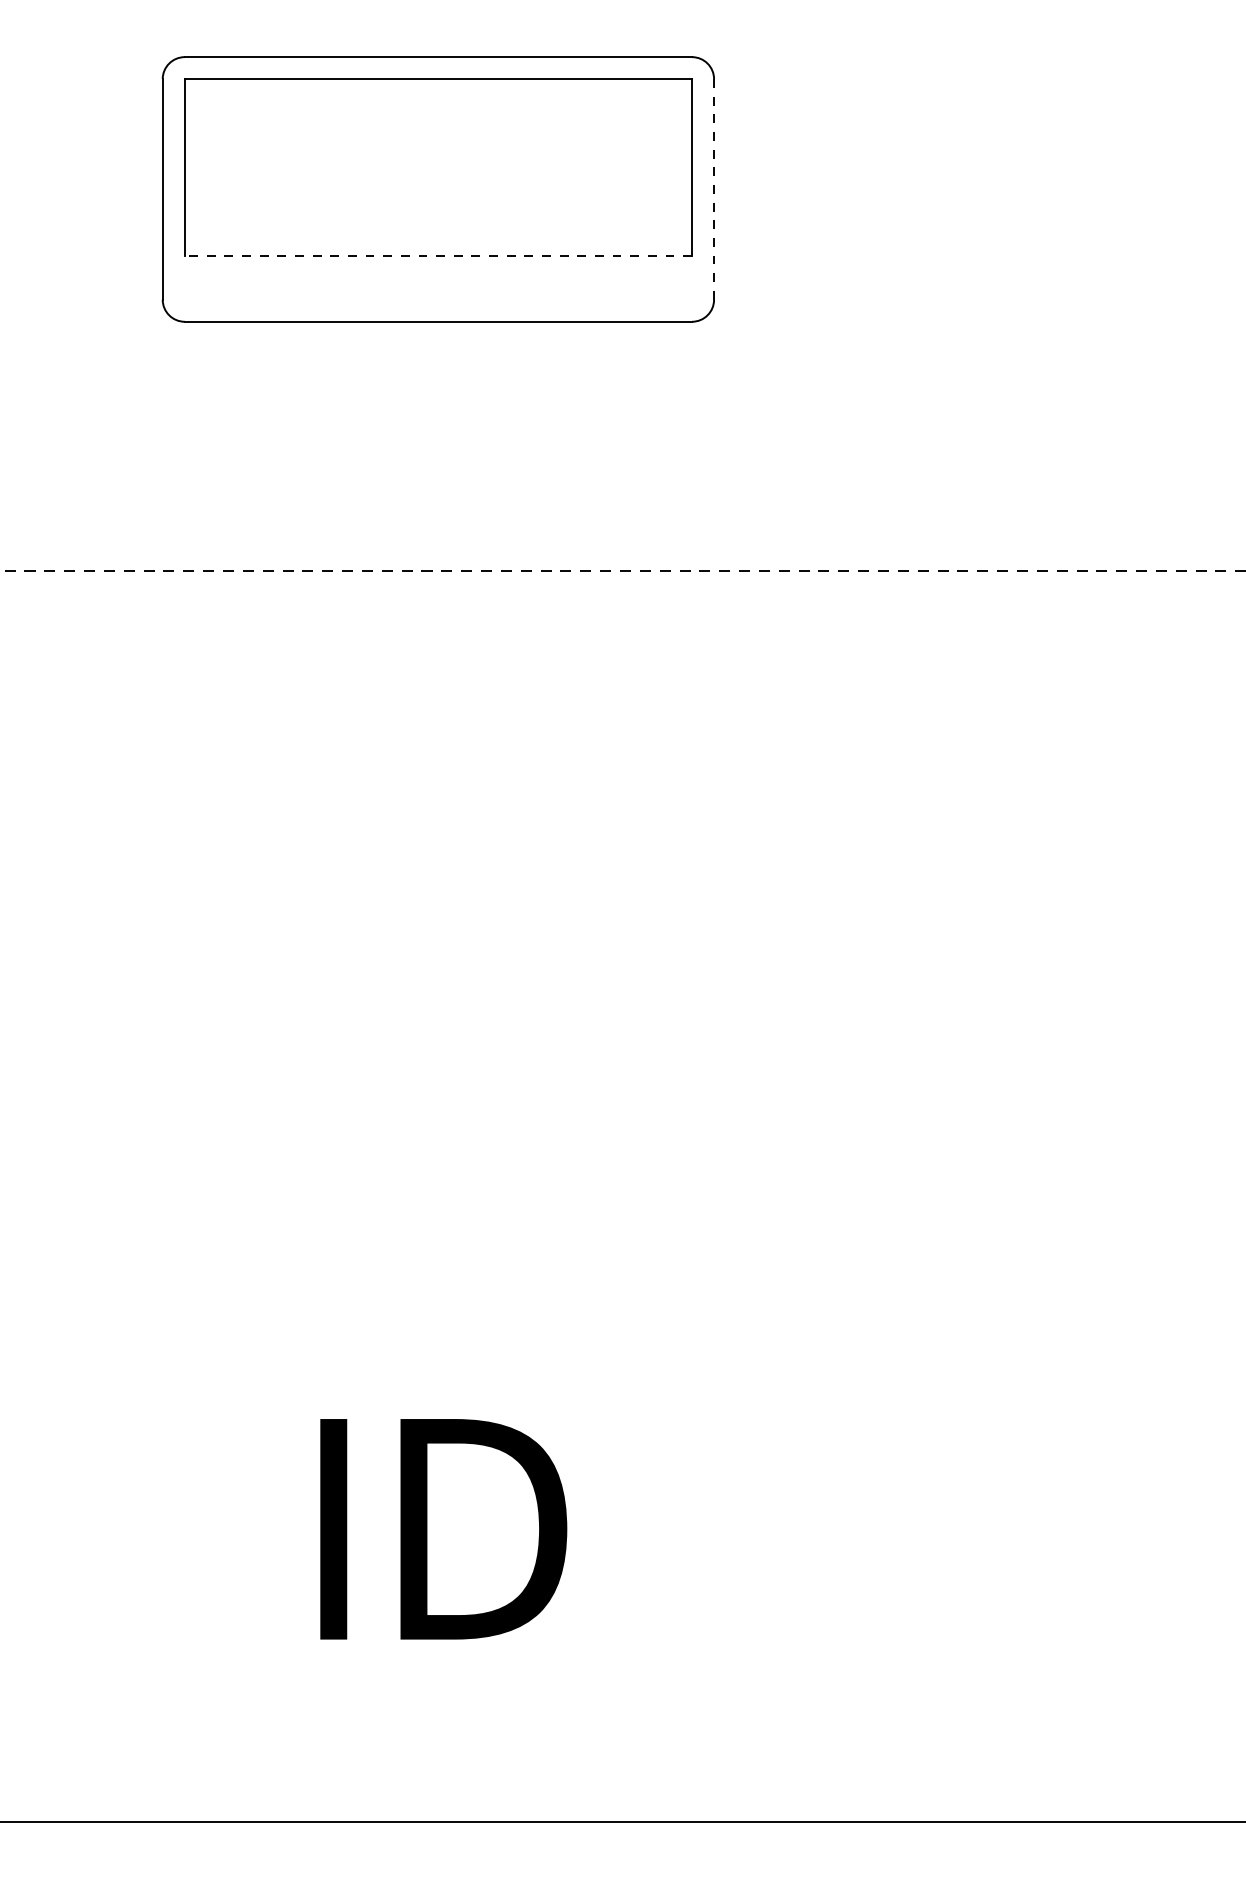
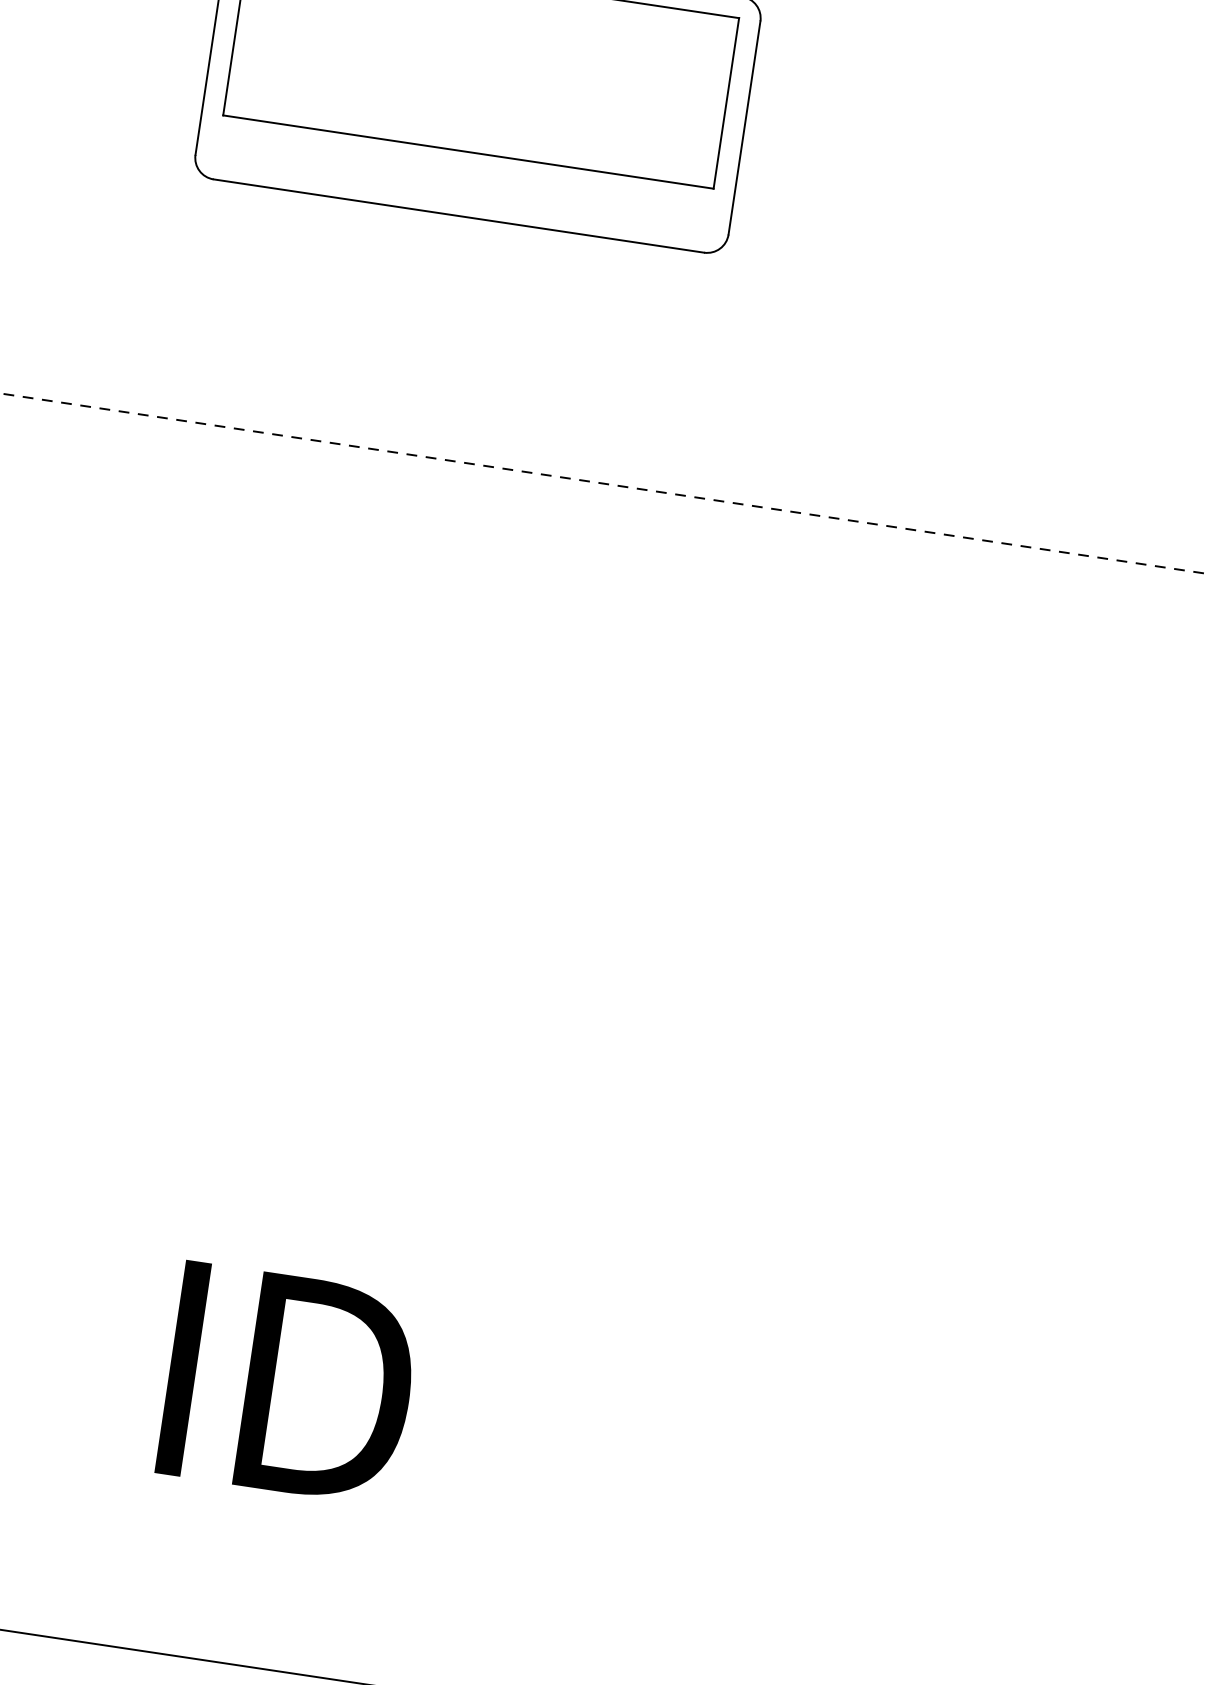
line: (714, 188) -> (745, 127), dashed -> solid
line: (438, 255) -> (468, 151), dashed -> solid

